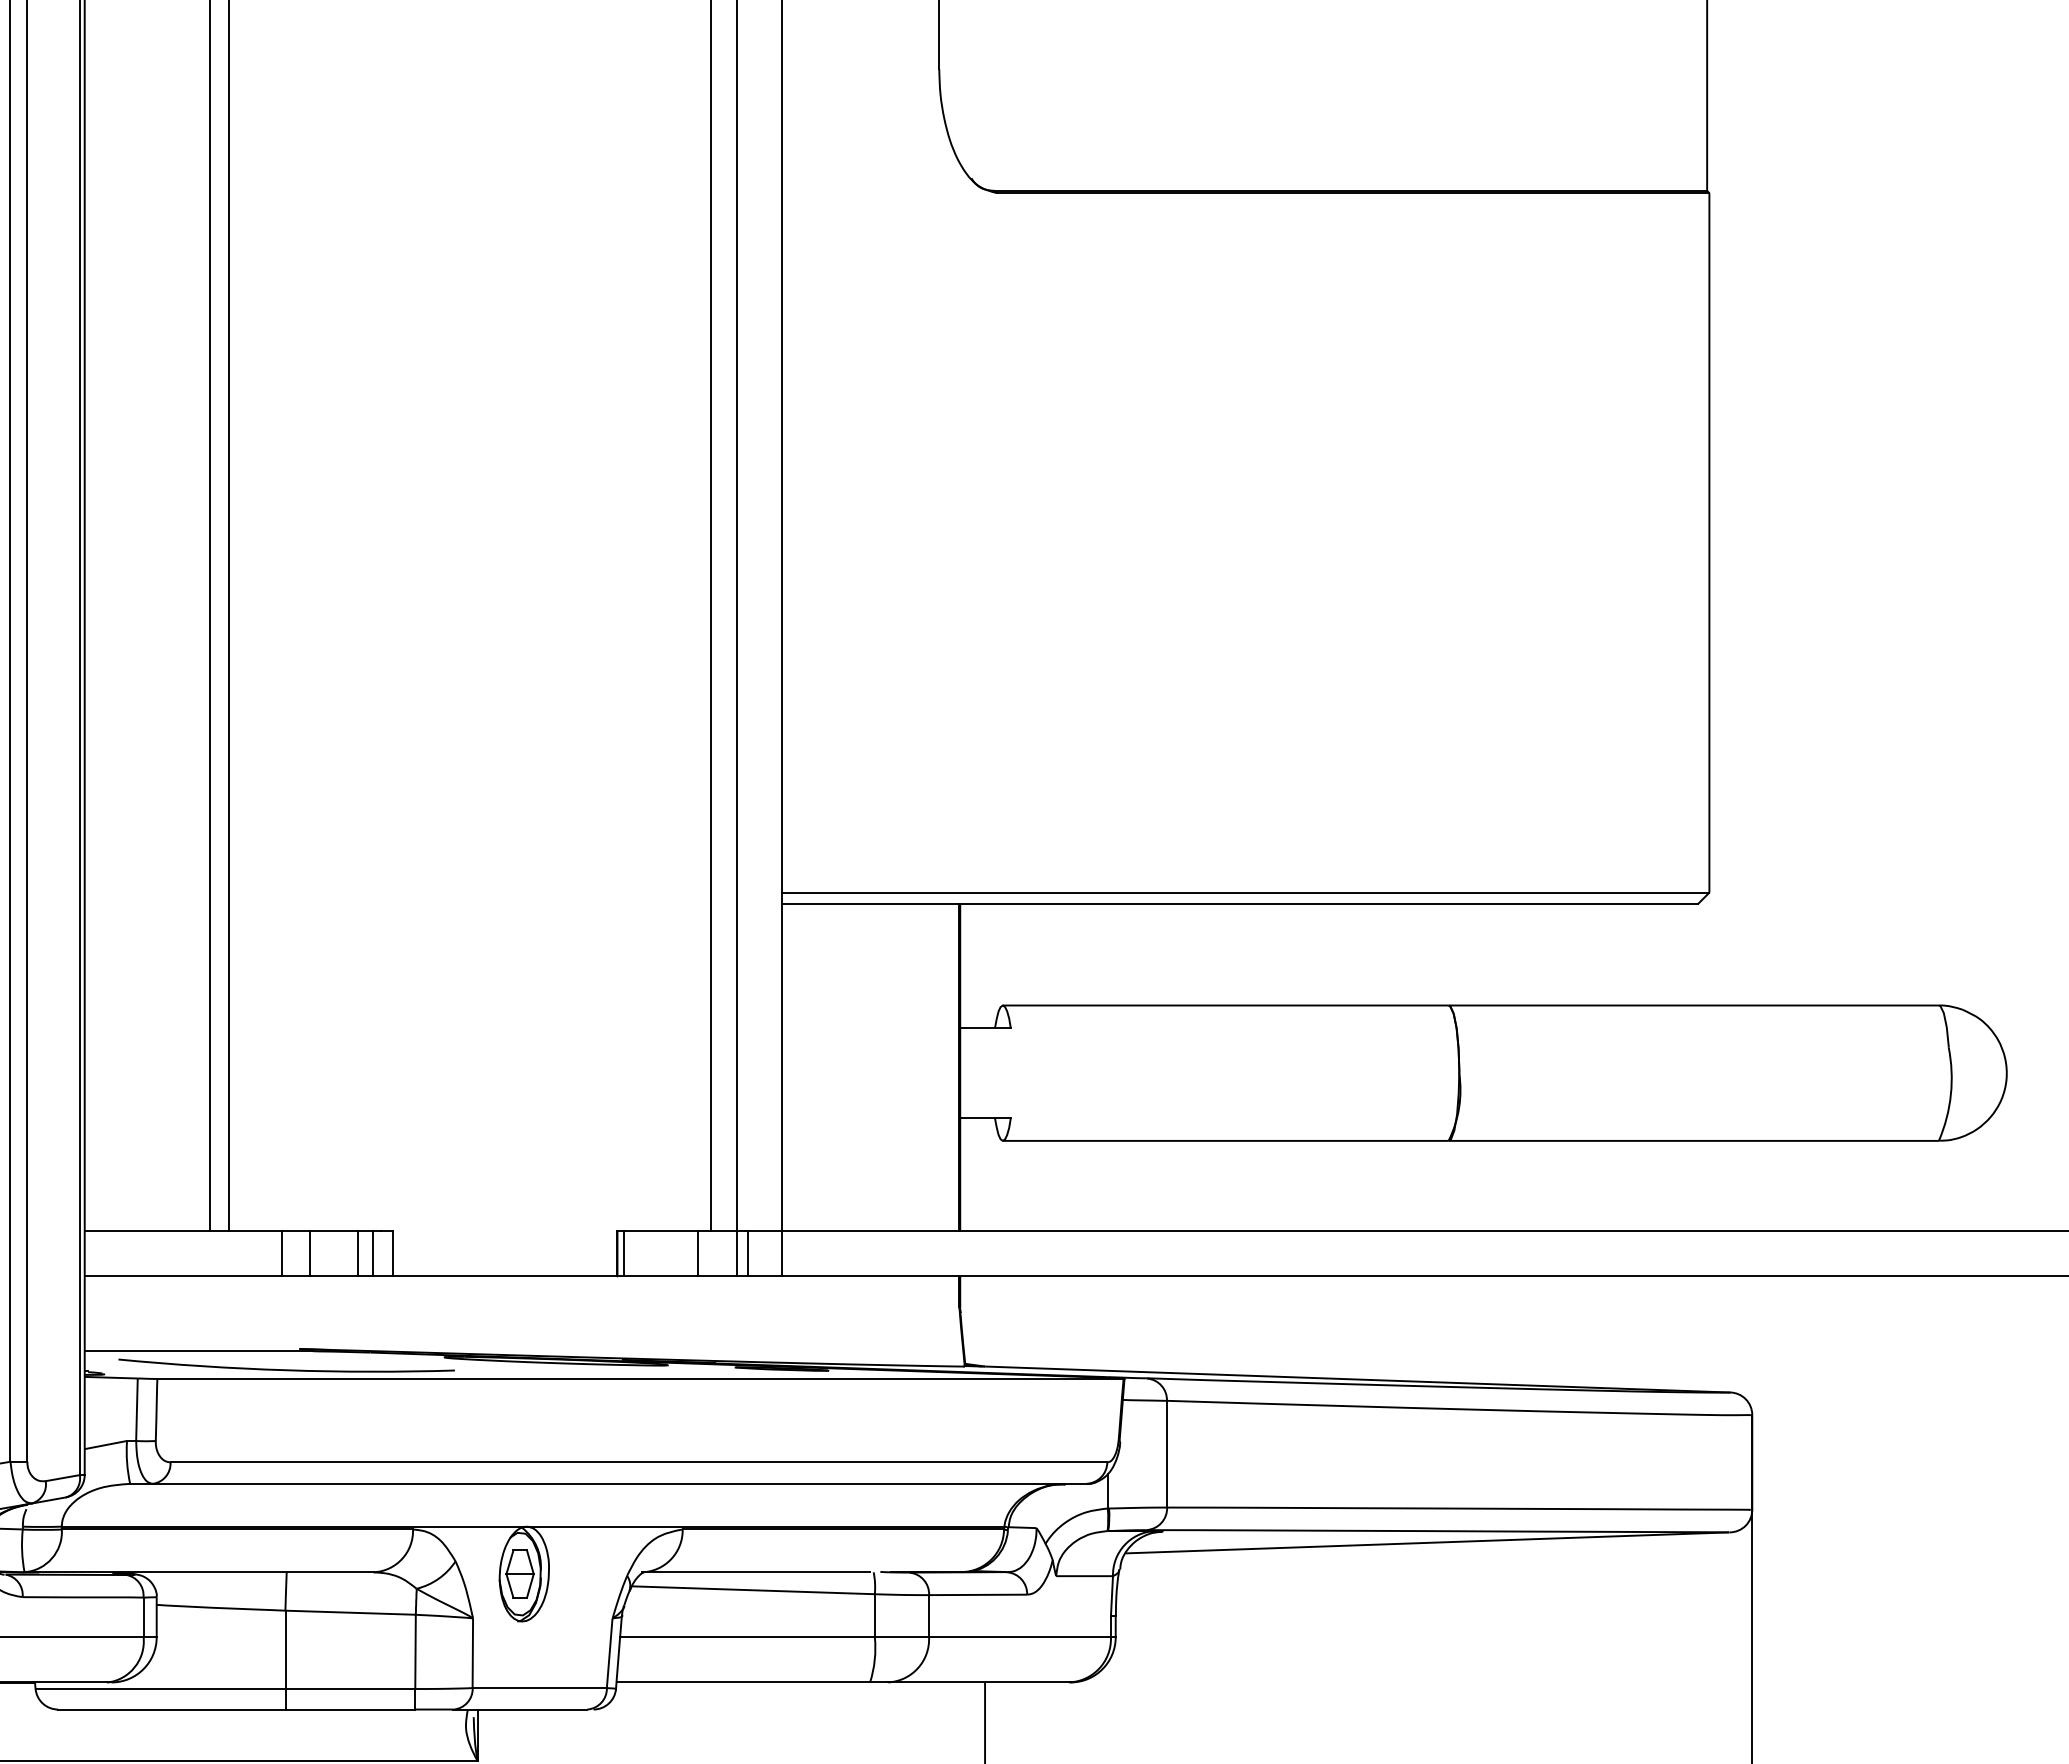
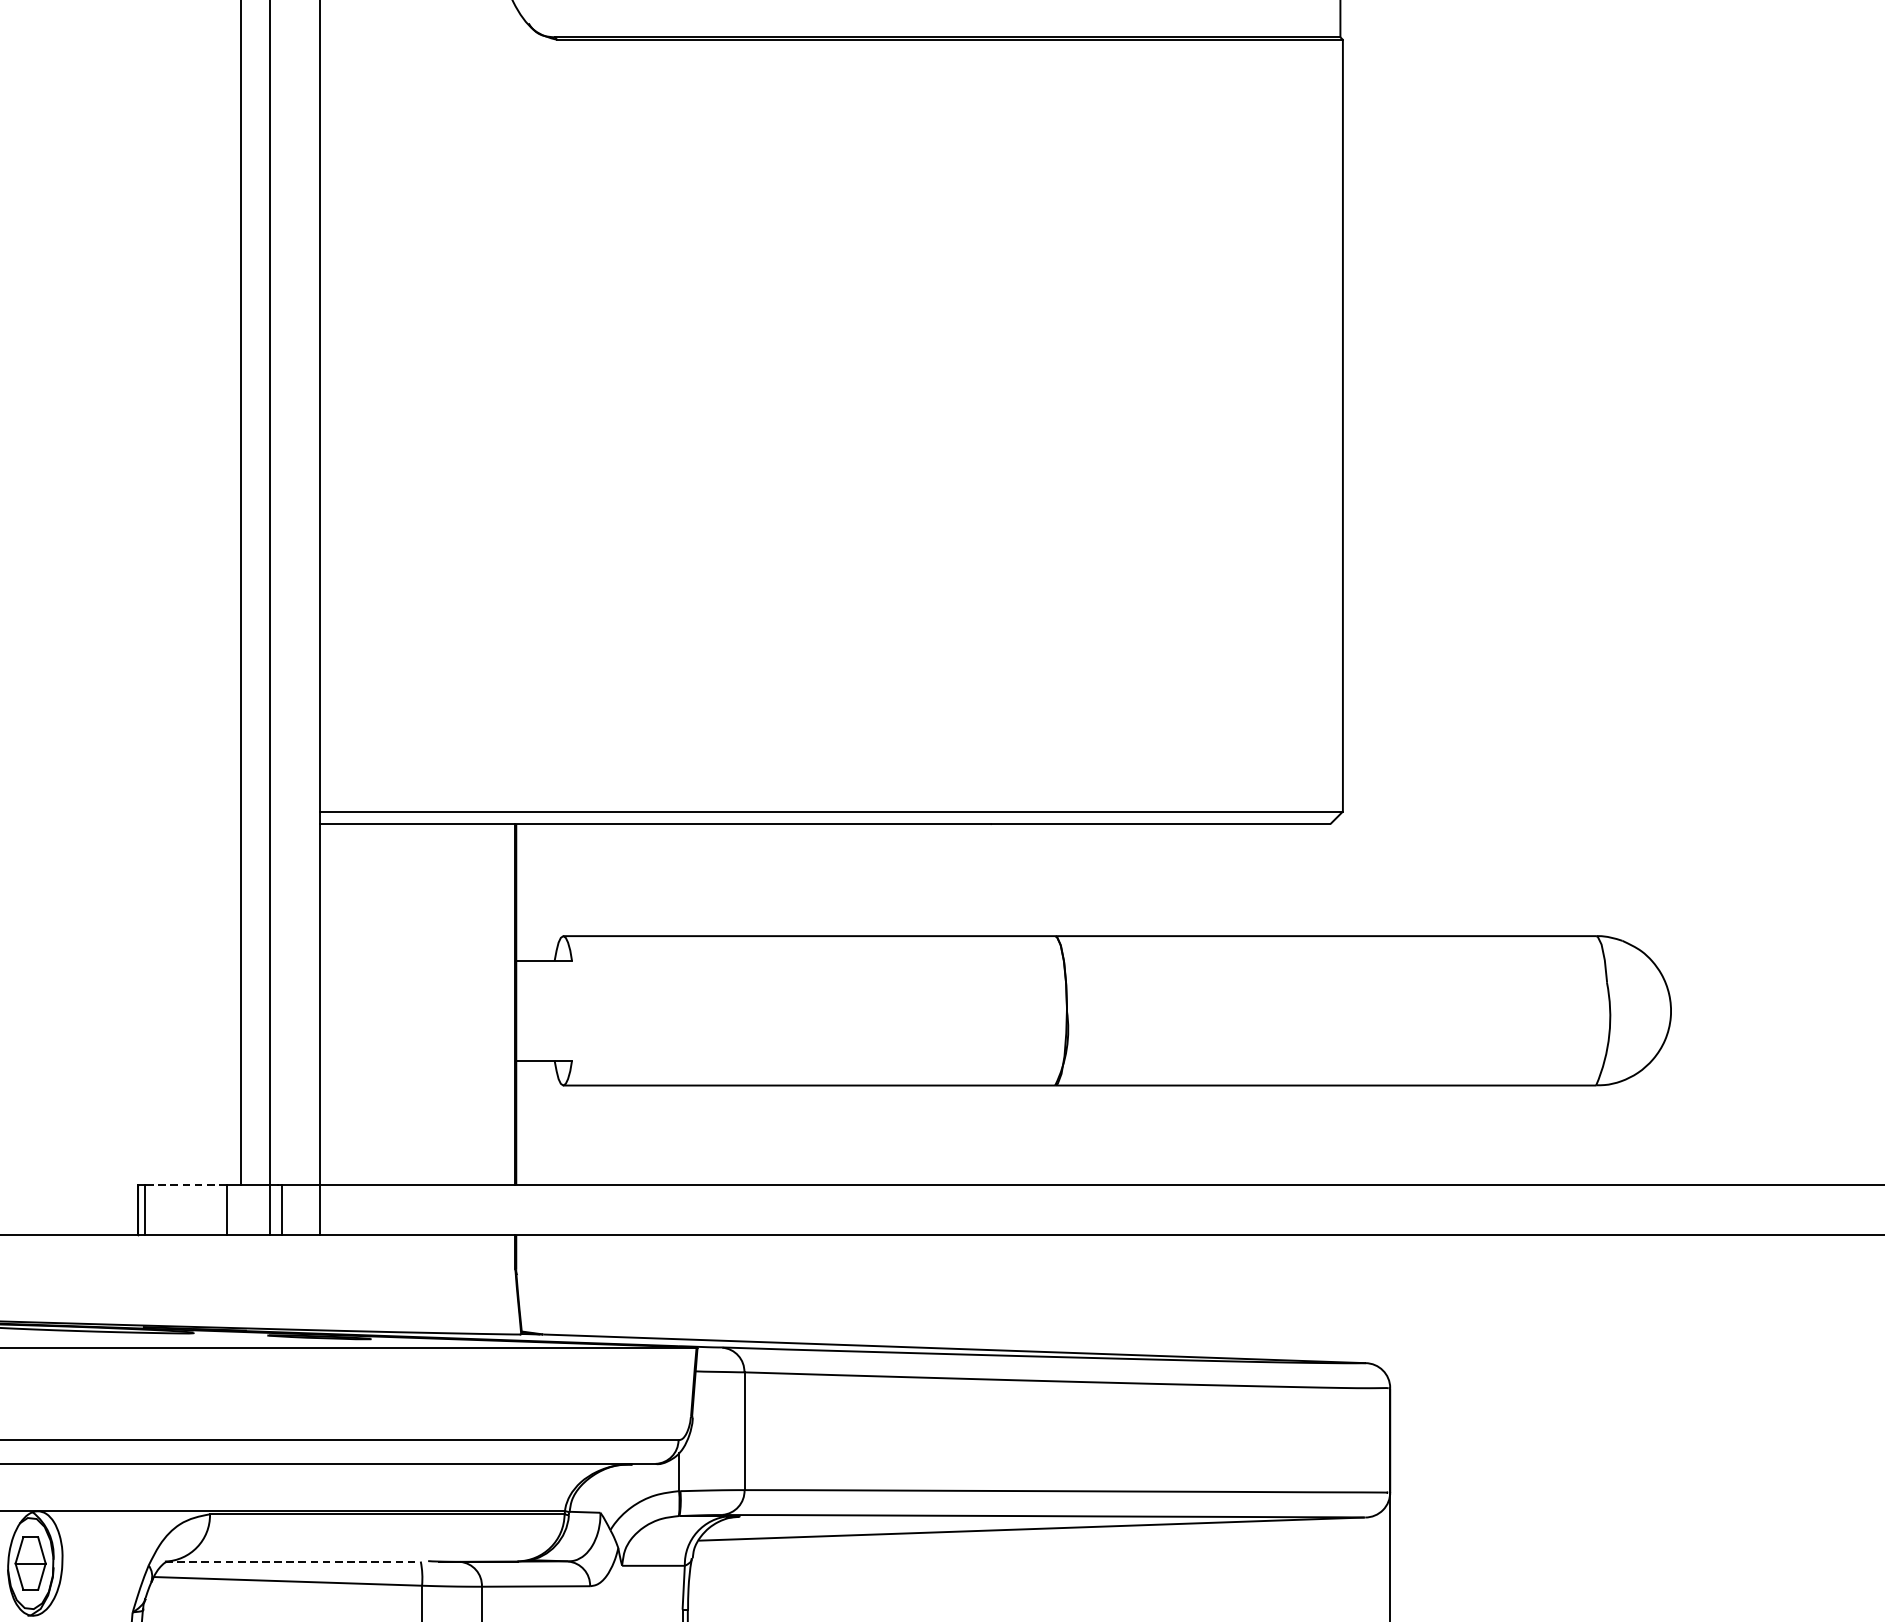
line: (660, 1231) -> (185, 1185), solid -> dashed
line: (756, 1572) -> (291, 1561), solid -> dashed

